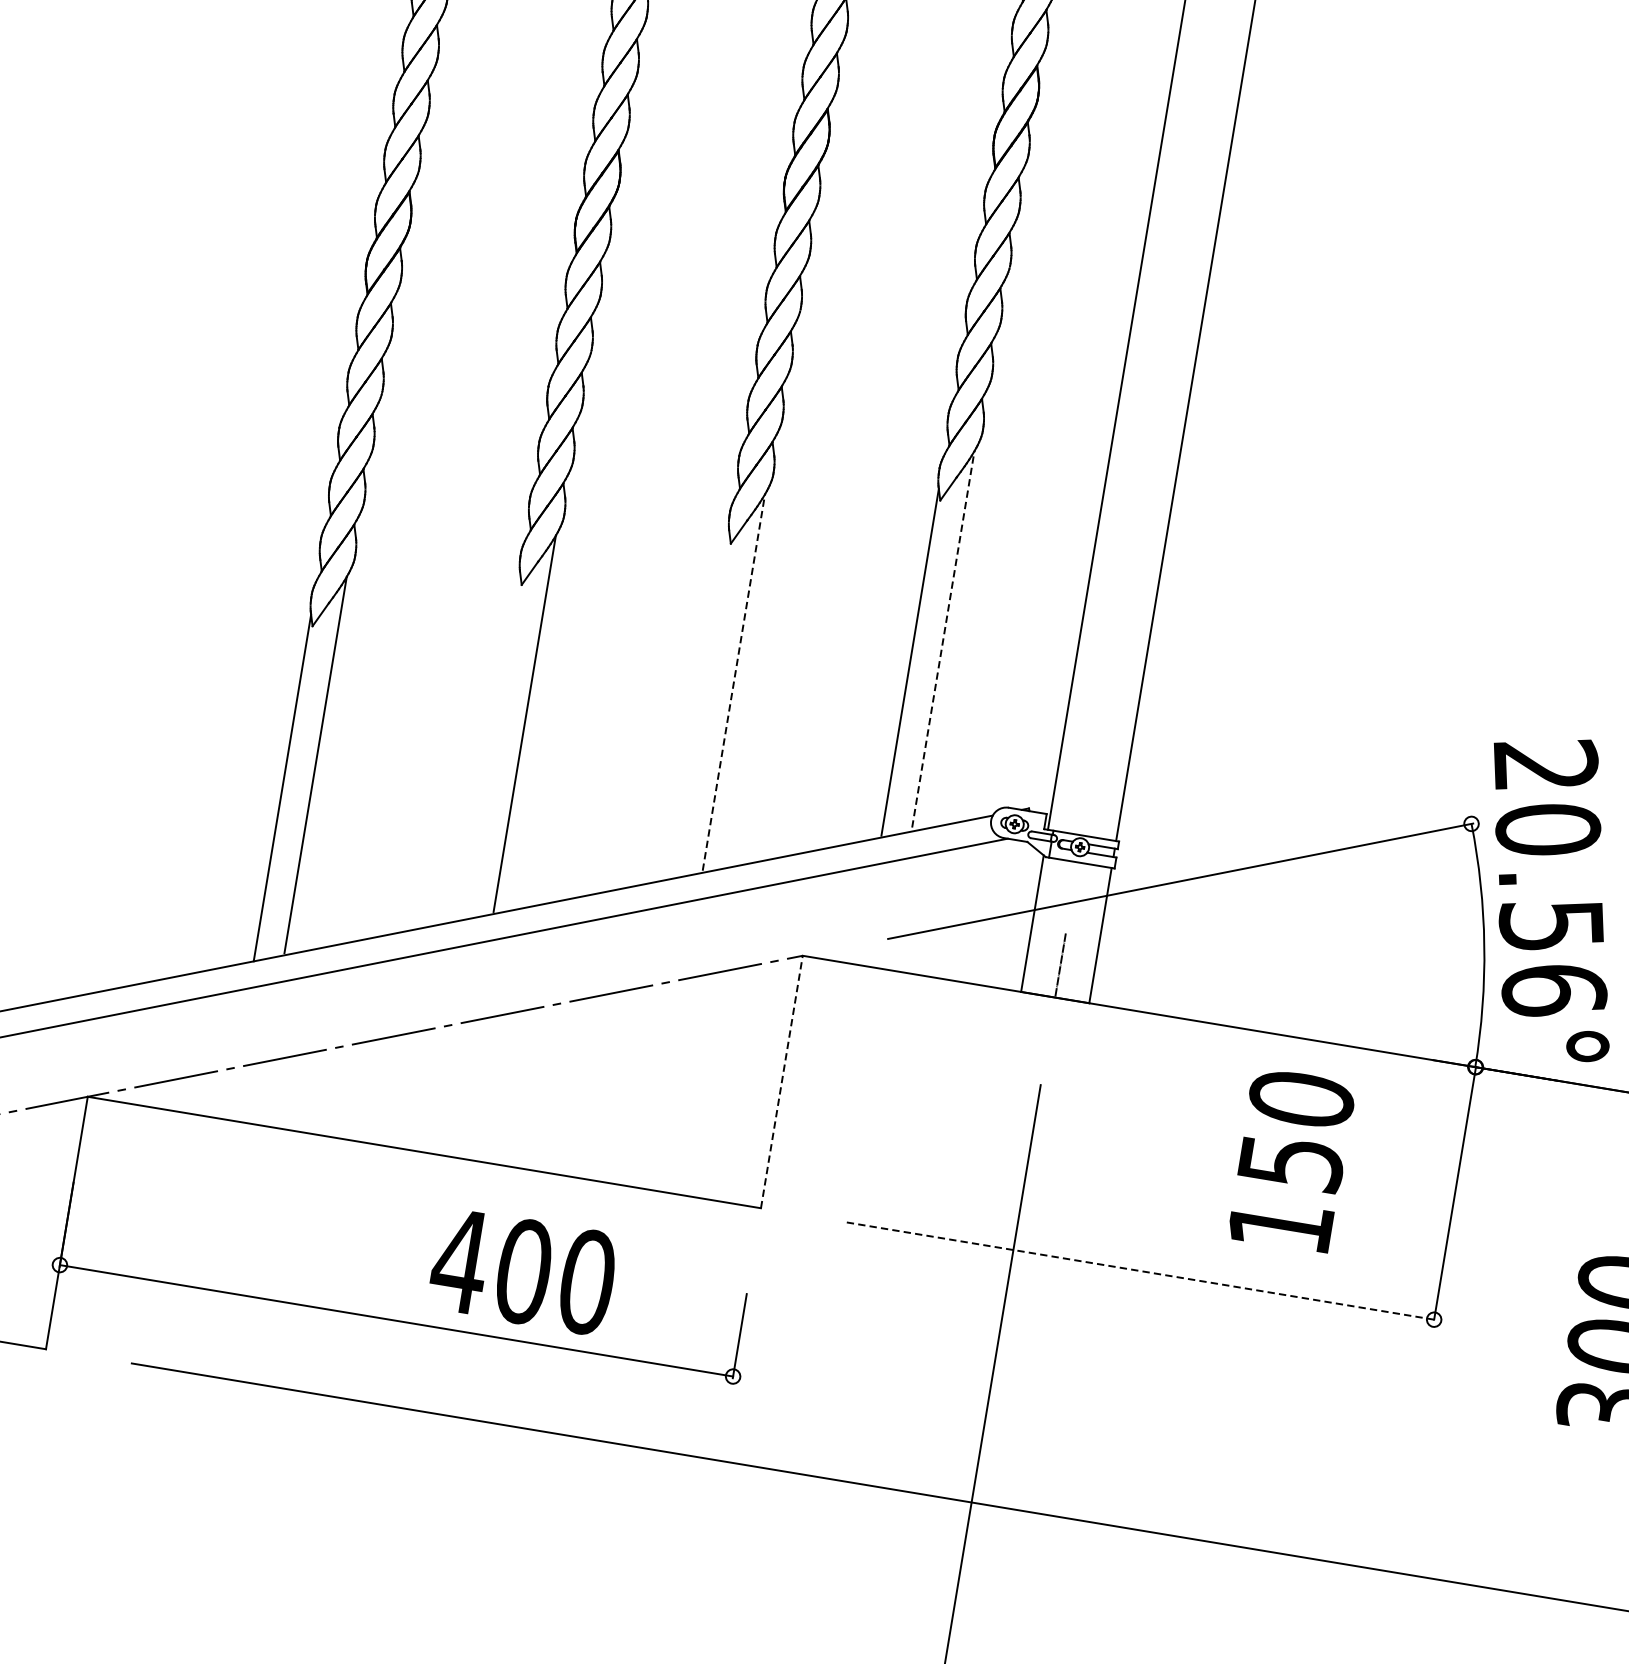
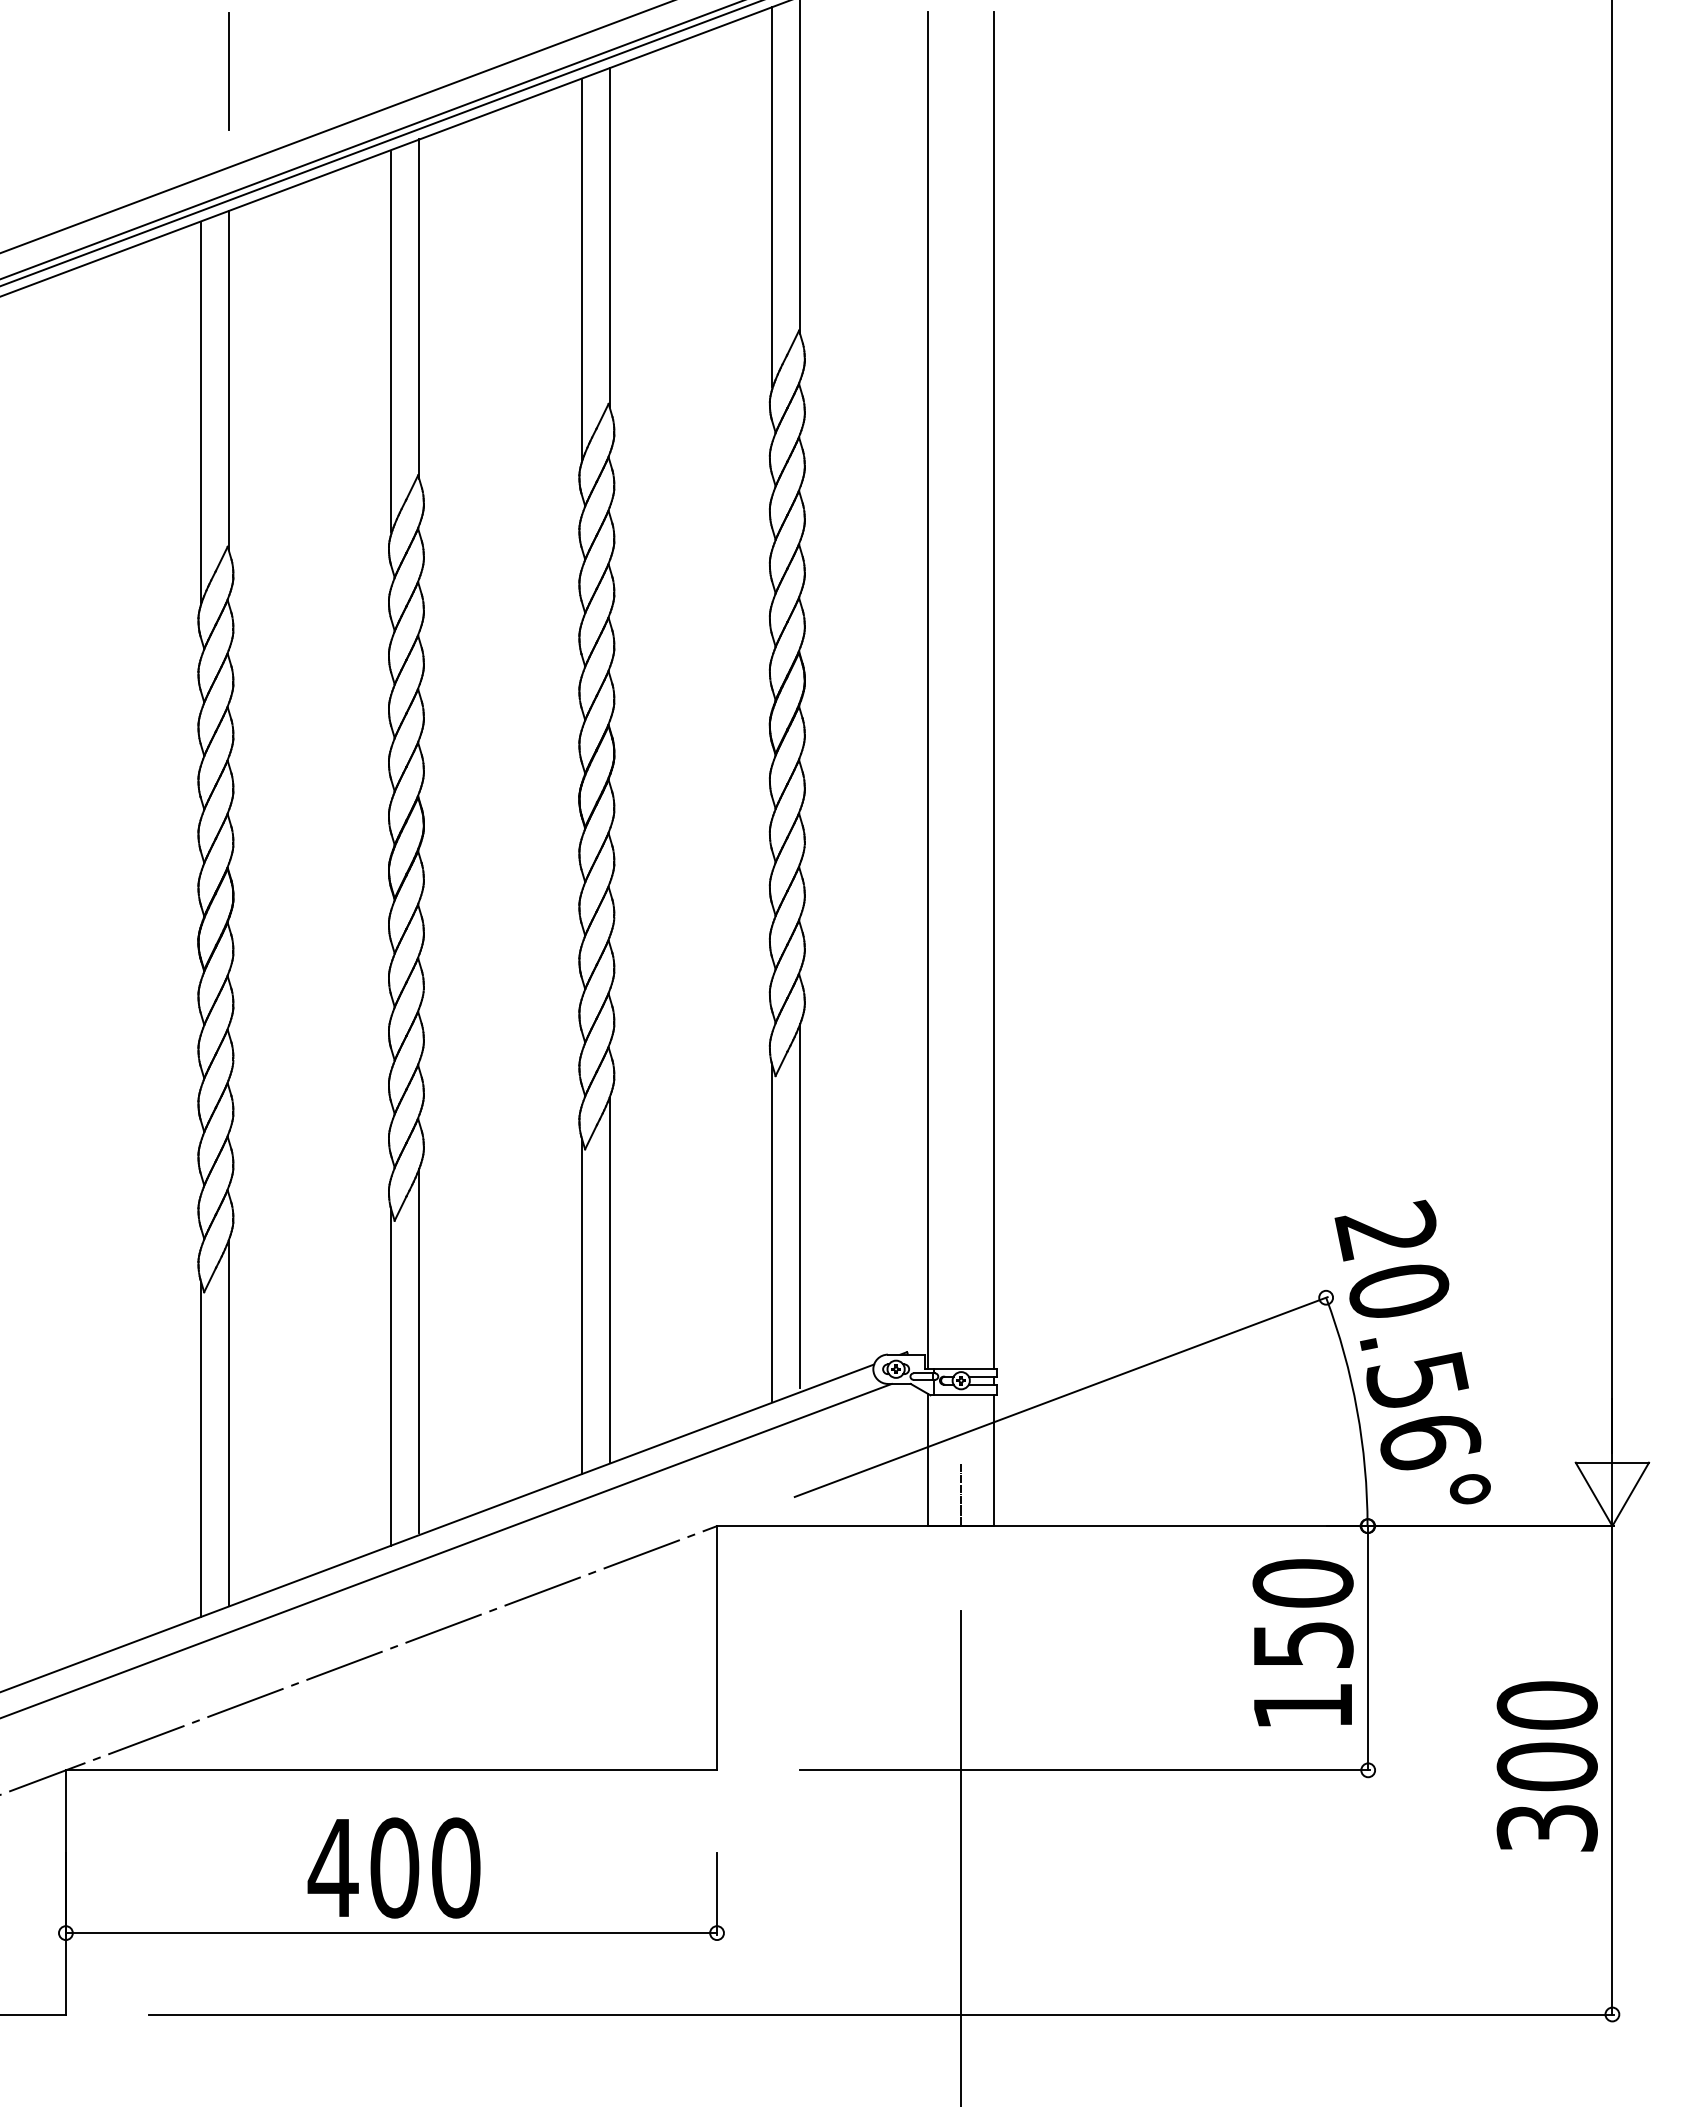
line: (943, 638) -> (800, 1205), dashed -> solid
line: (733, 682) -> (609, 1279), dashed -> solid
line: (700, 705) -> (581, 1306), added
line: (491, 746) -> (391, 1377), added
line: (782, 1081) -> (717, 1647), dashed -> solid
text: (1290, 1160) -> (1302, 1642), moved
text: (522, 1270) -> (393, 1867), moved
line: (1140, 1271) -> (1084, 1770), dashed -> solid

